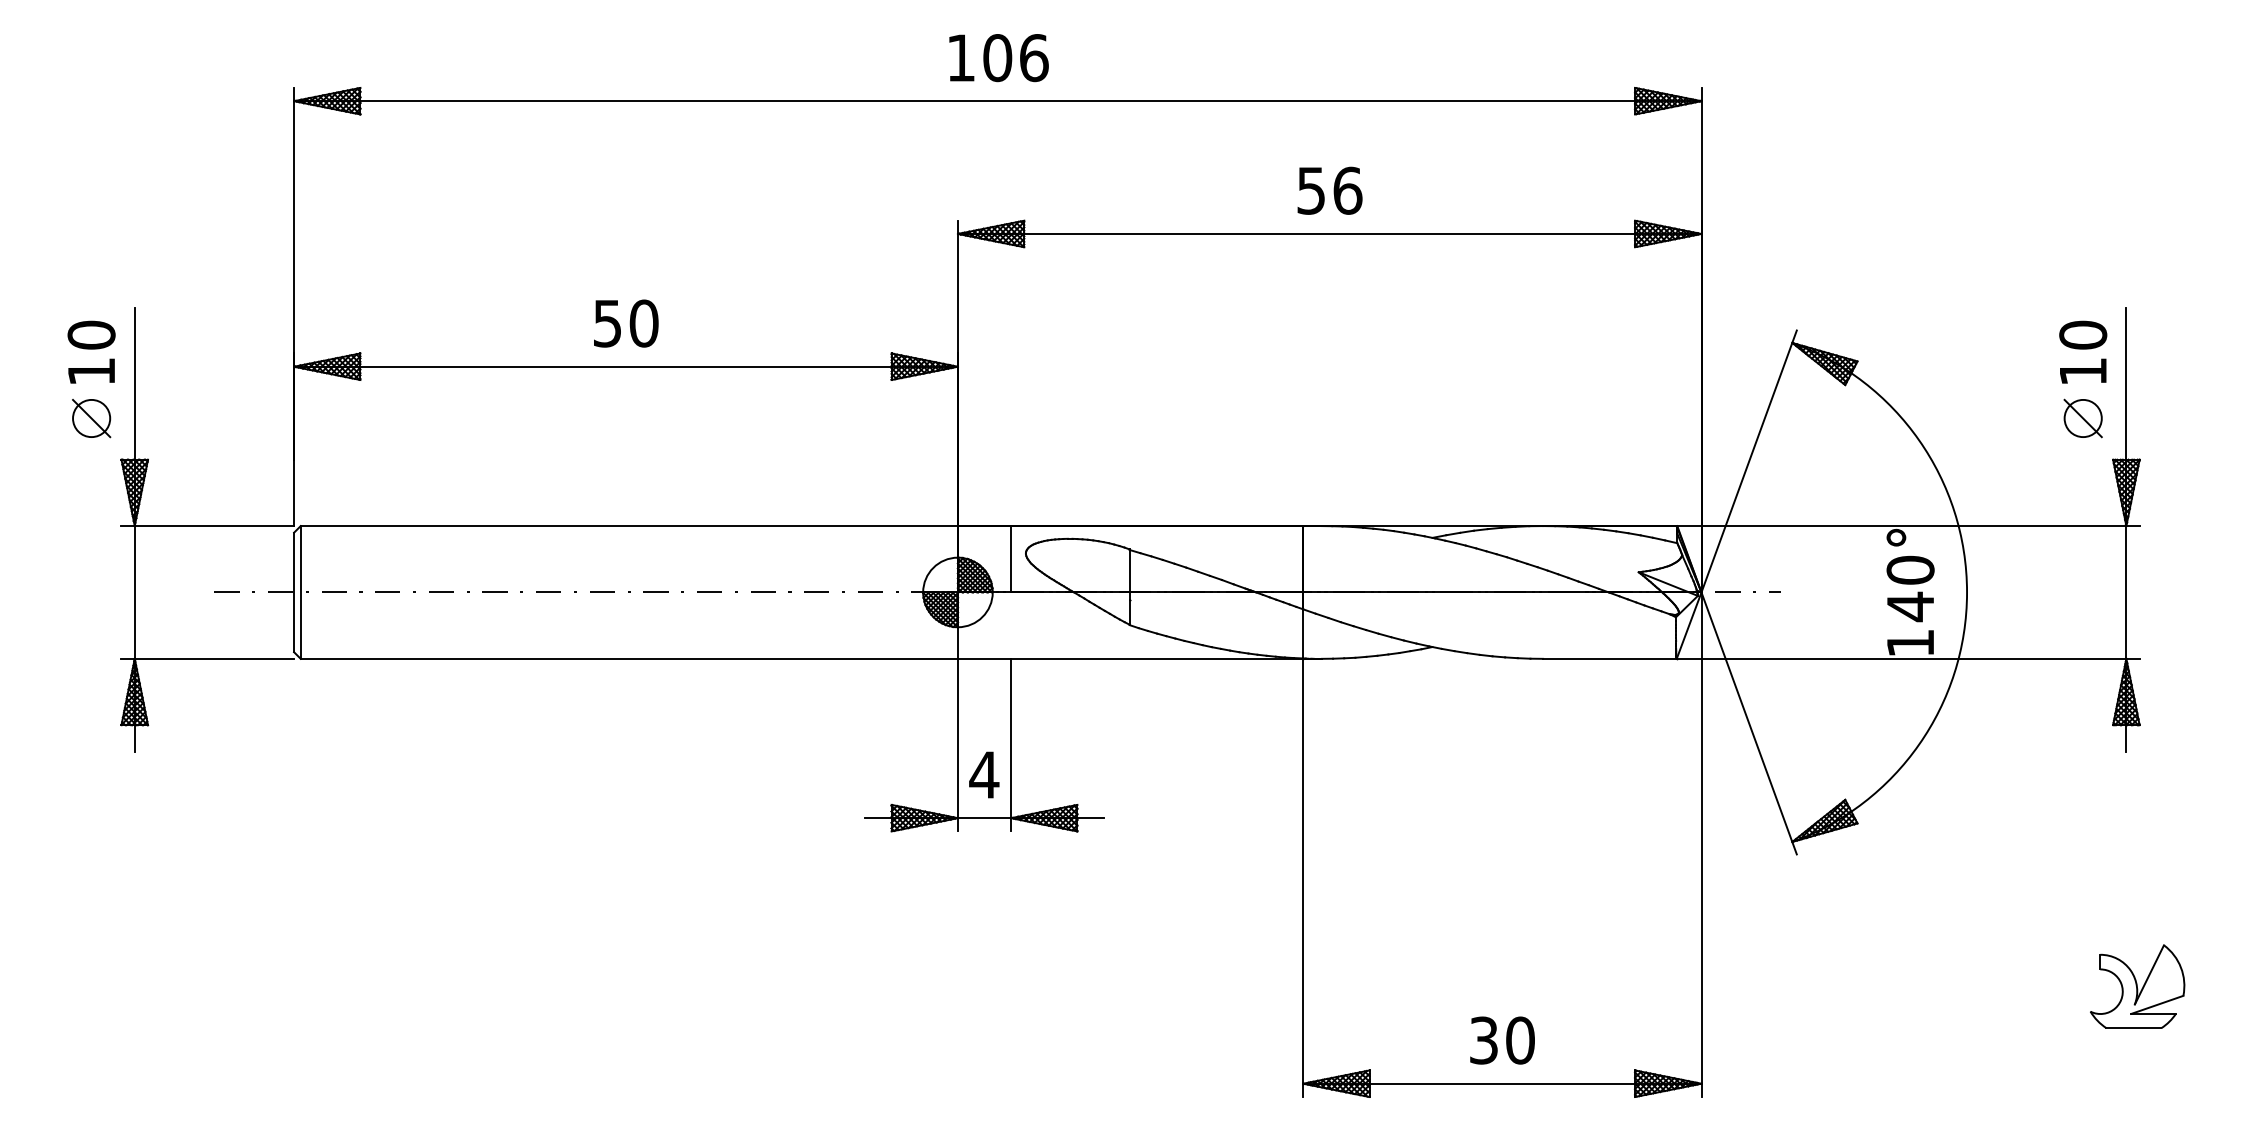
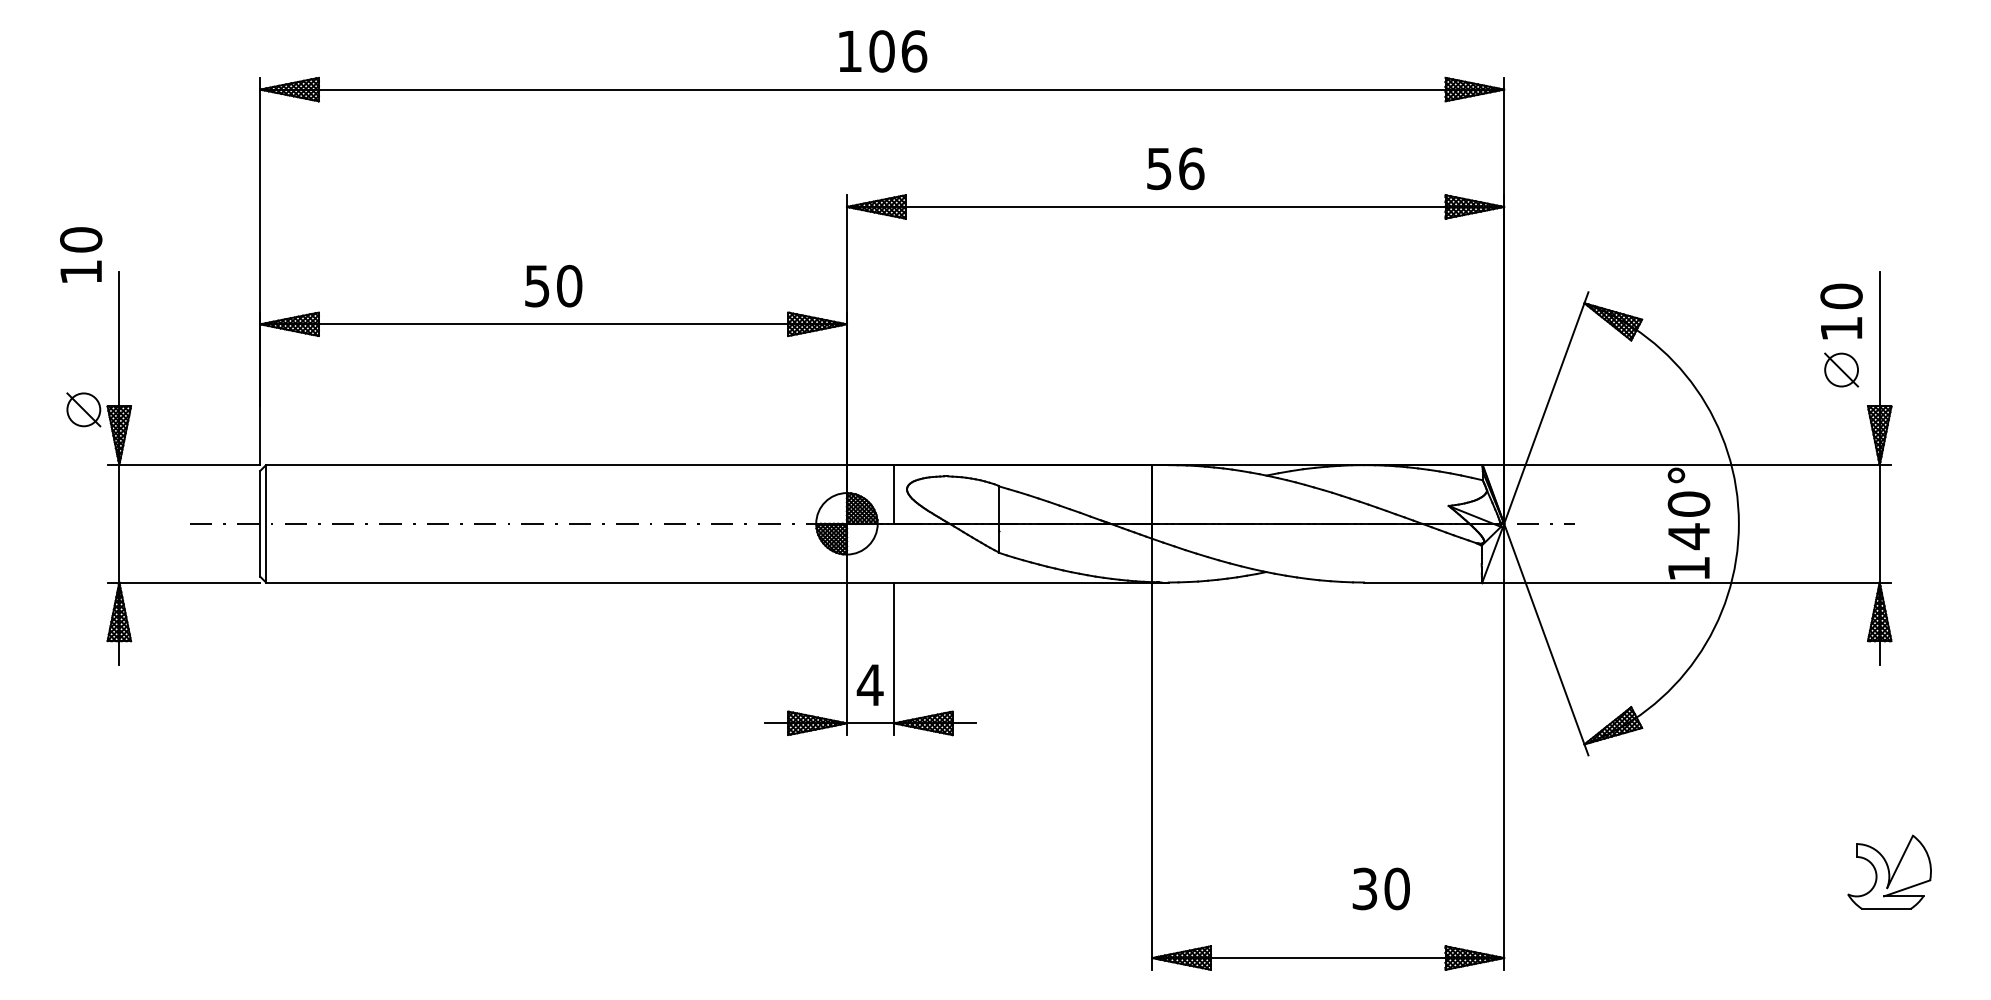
text: (91, 351) -> (81, 254), moved
part: (91, 418) -> (83, 409), moved
text: (1502, 1040) -> (1381, 888), moved

